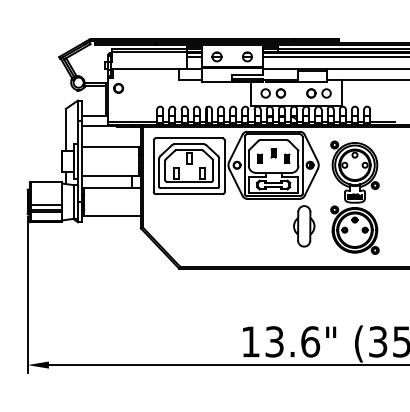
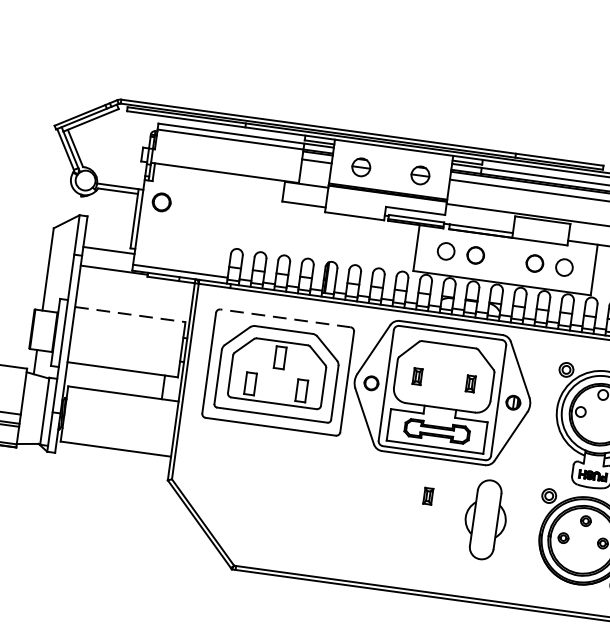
line: (188, 138) -> (284, 318), solid -> dashed
line: (111, 147) -> (132, 315), solid -> dashed
part: (273, 153) -> (428, 496), moved

